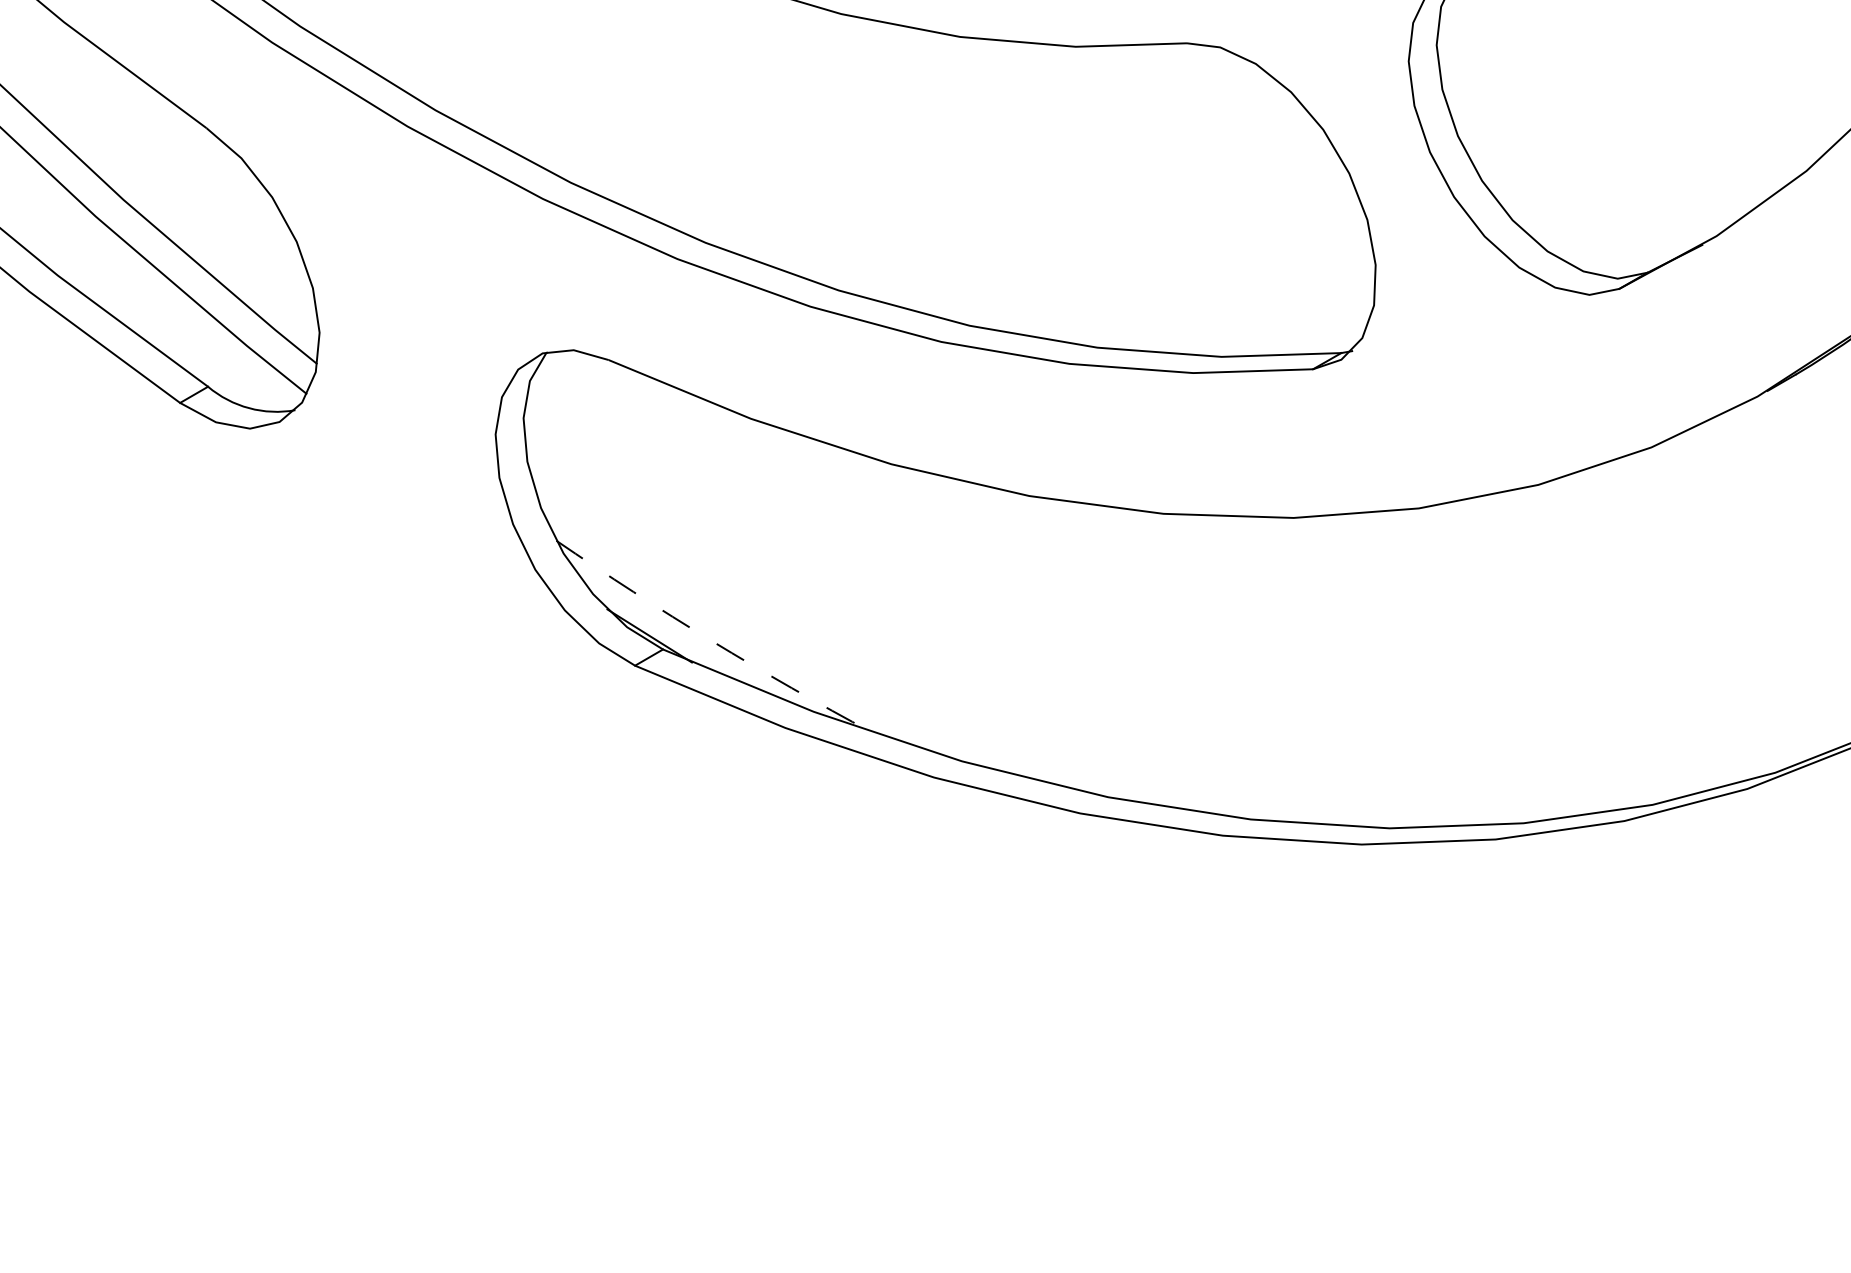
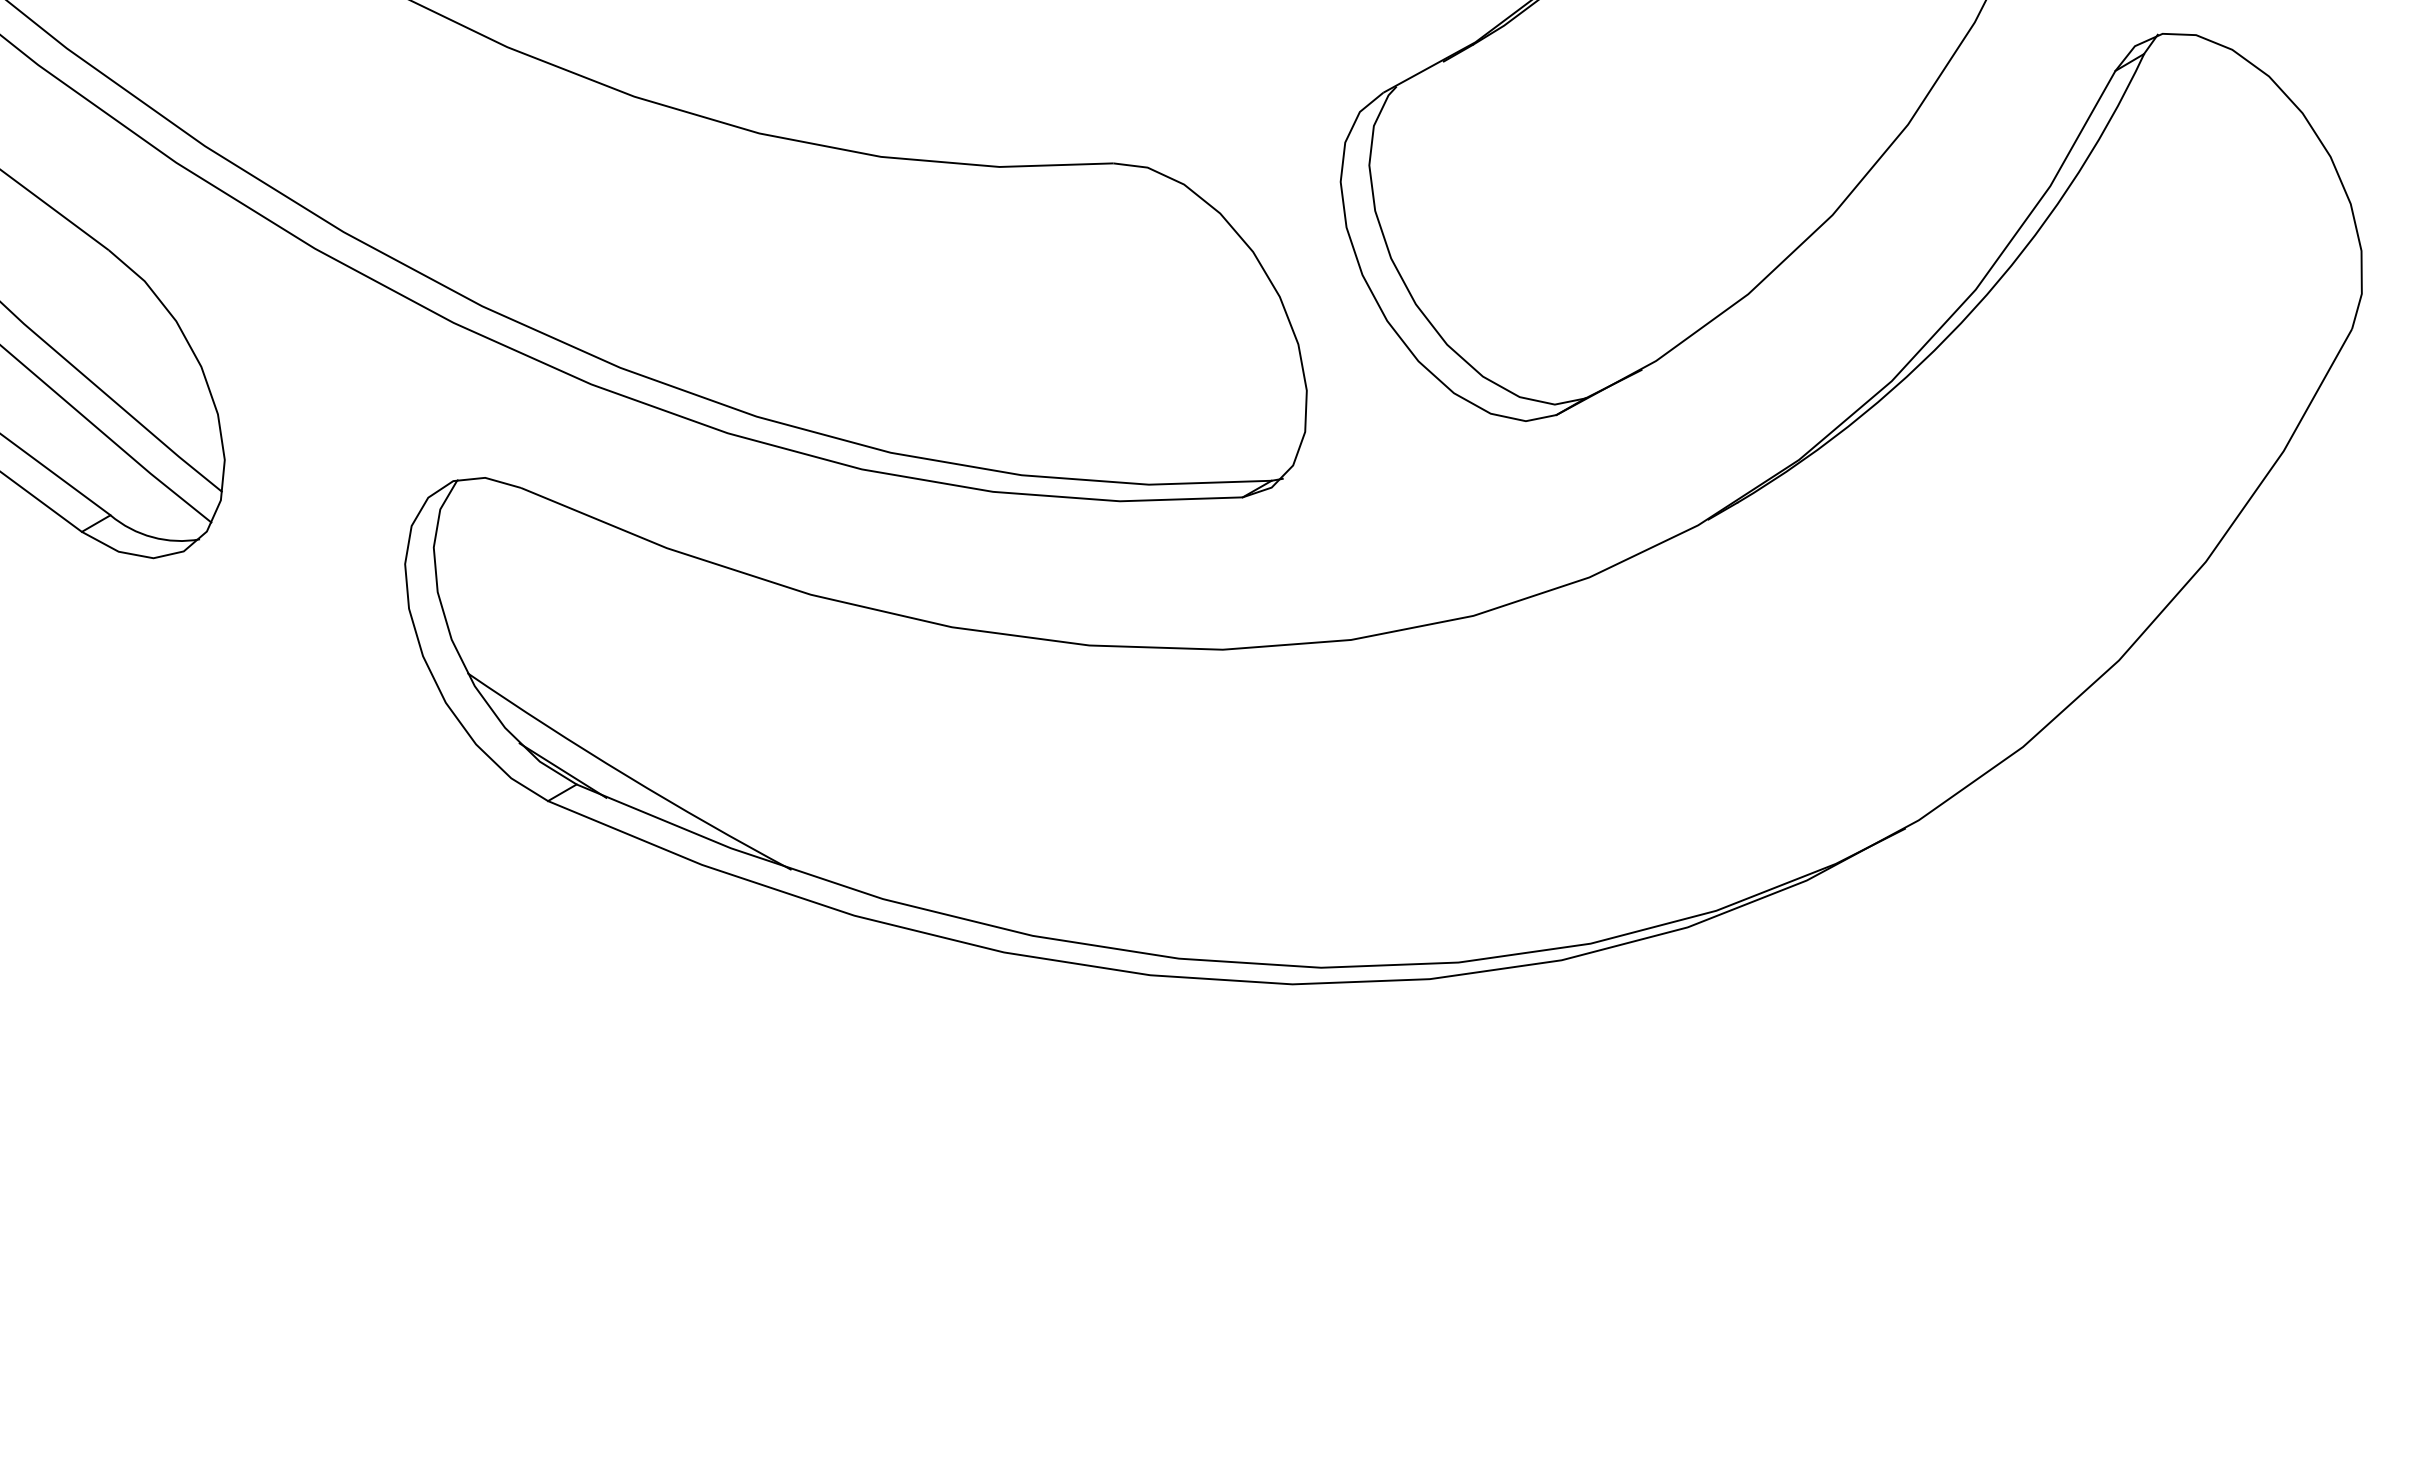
arc: (711, 640) -> (626, 775), dashed -> solid

